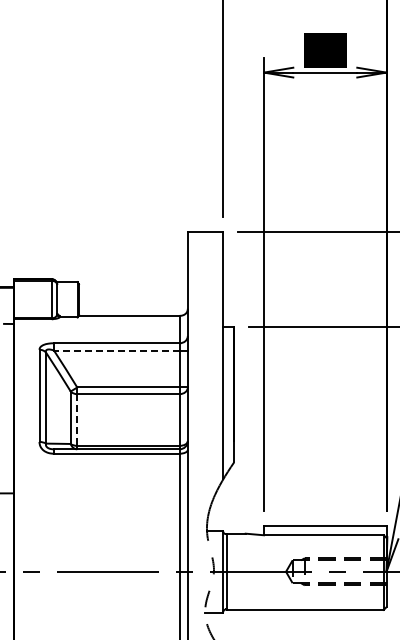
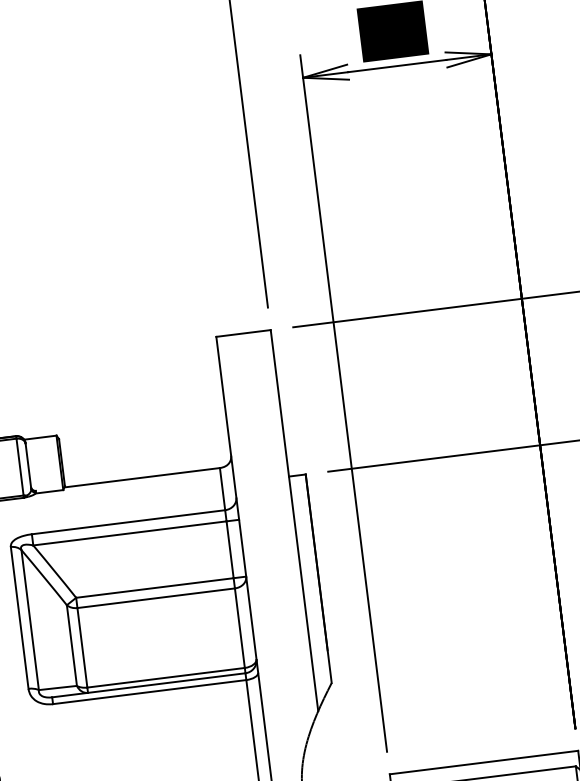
line: (116, 350) -> (129, 533), dashed -> solid
line: (77, 420) -> (82, 648), dashed -> solid

